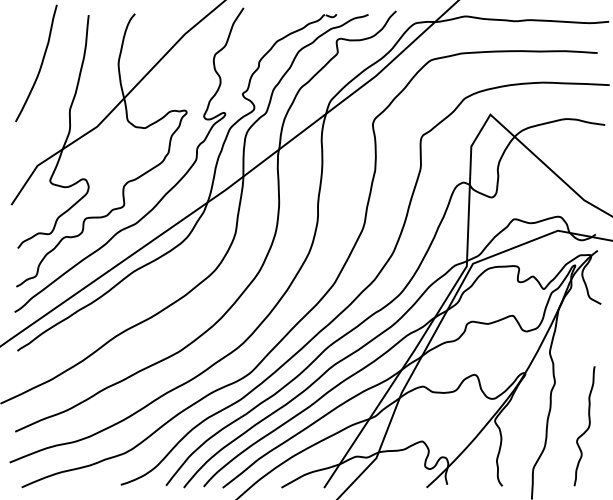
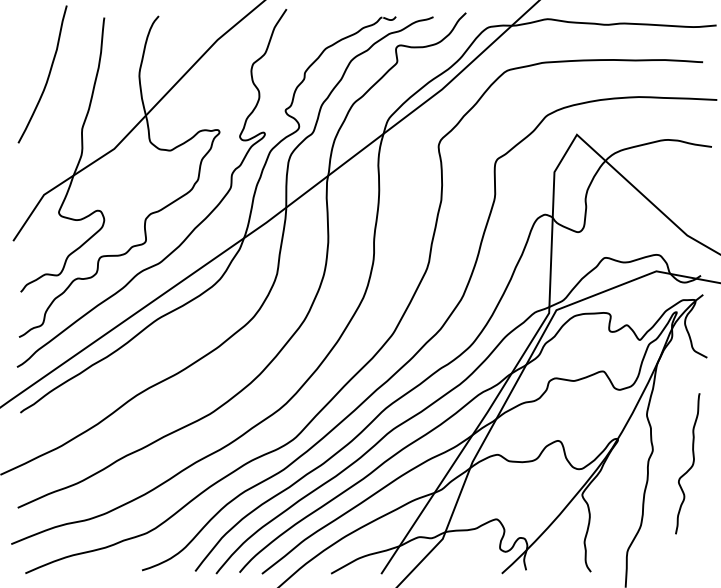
curve: (587, 427) -> (691, 465), moved

